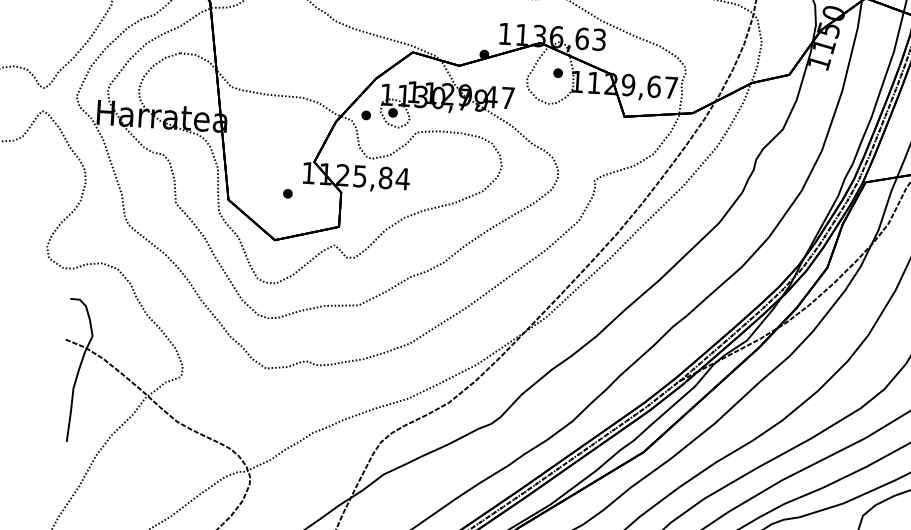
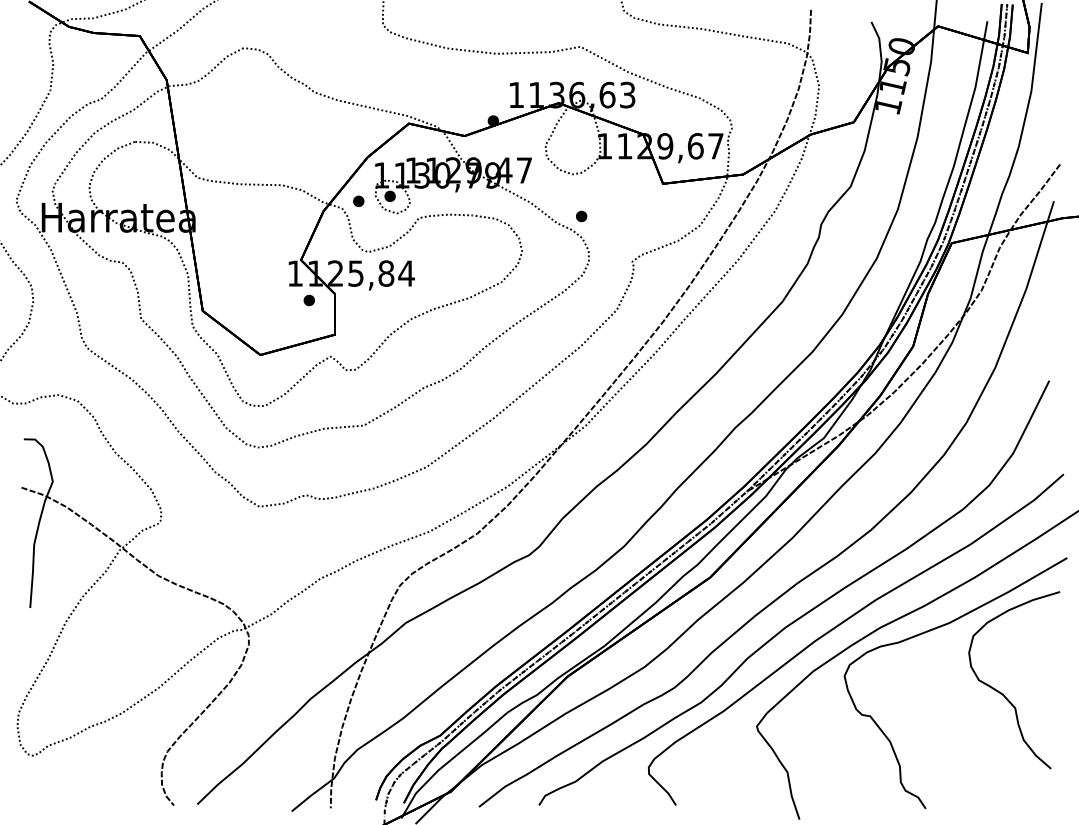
part: (558, 73) -> (581, 216), moved
part: (287, 193) -> (308, 300), moved

